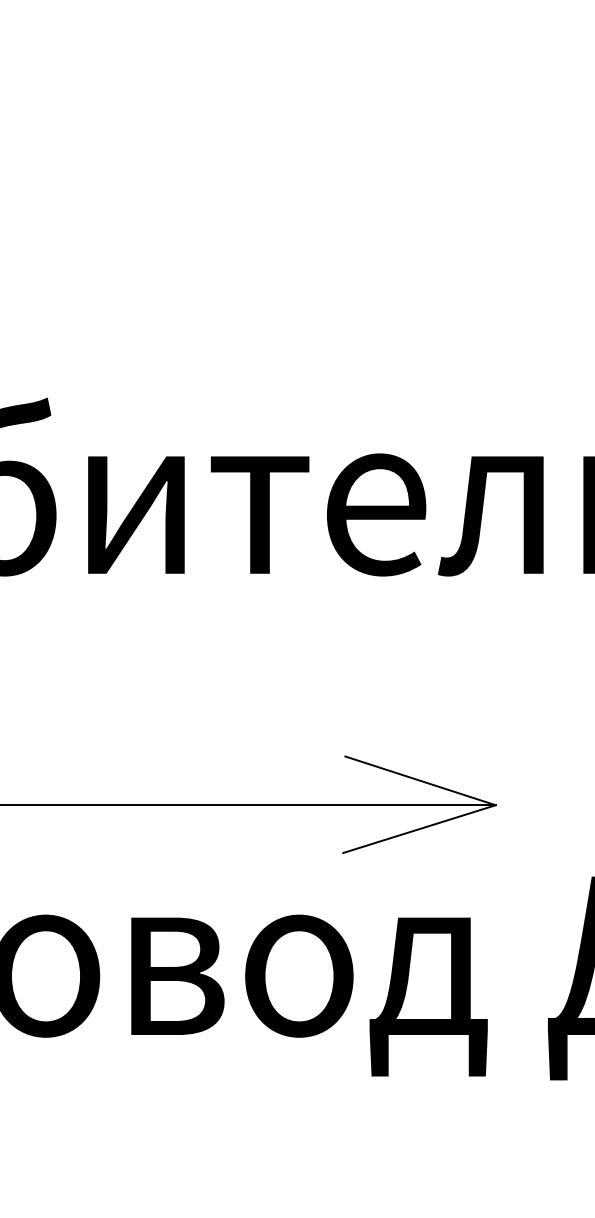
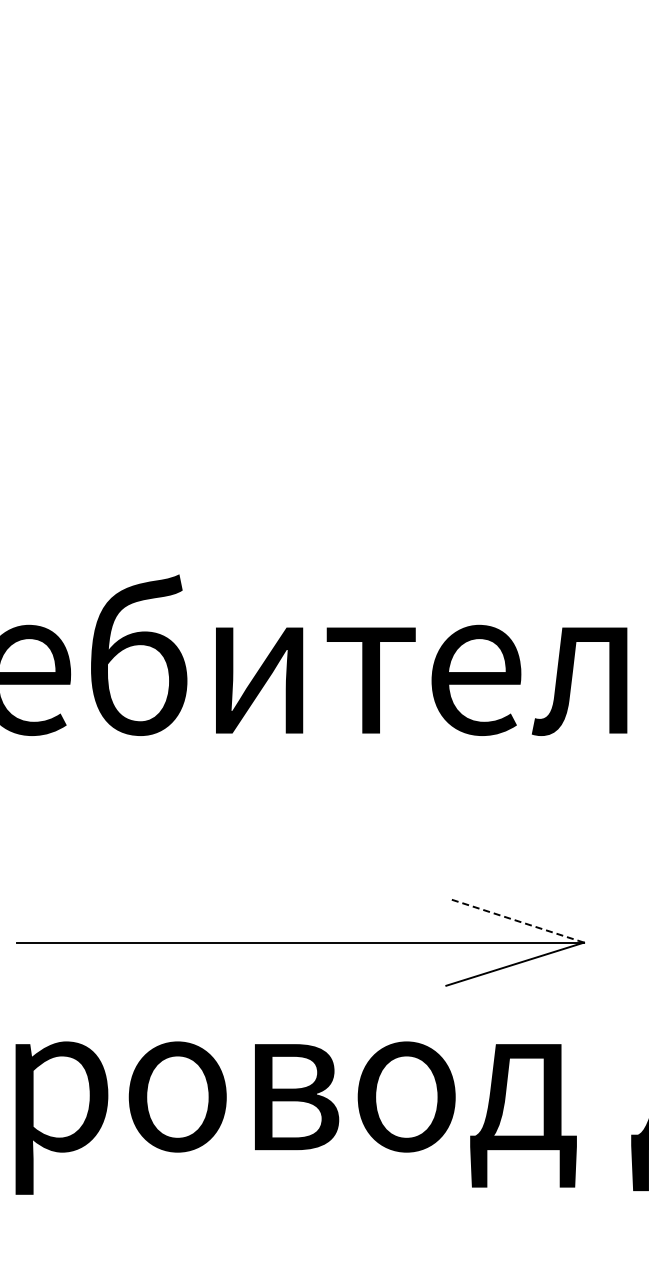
line: (419, 780) -> (515, 920), solid -> dashed

